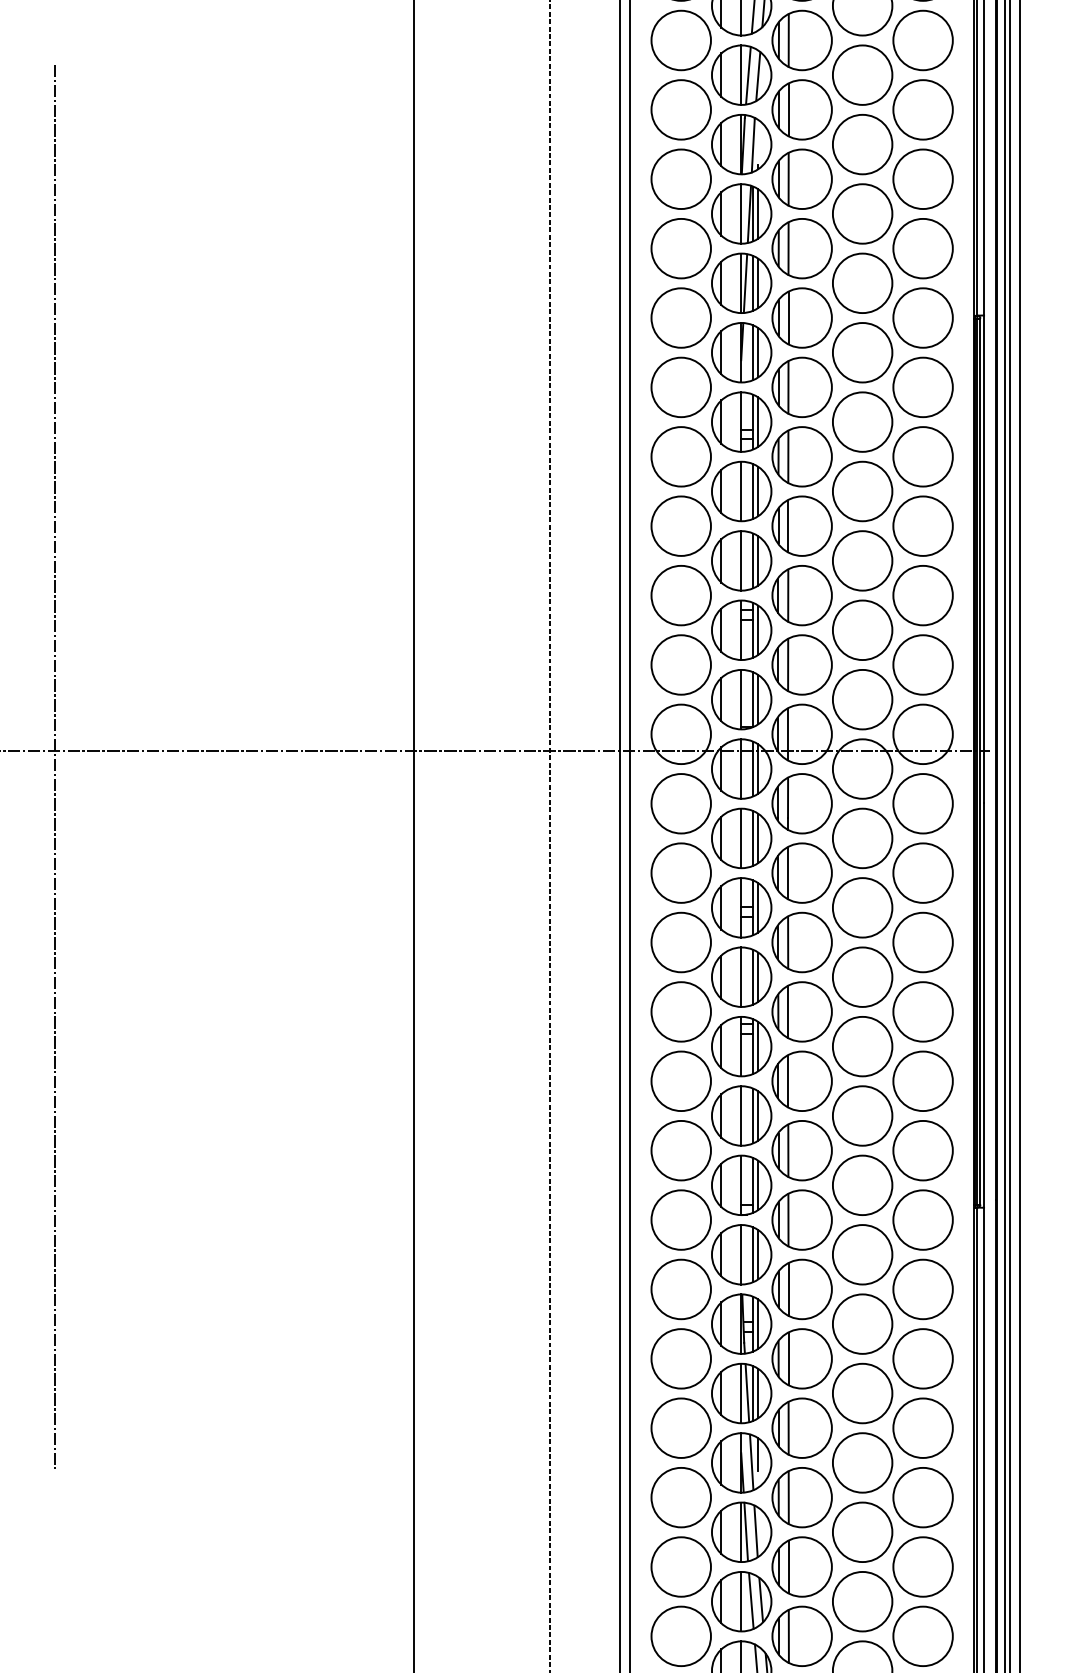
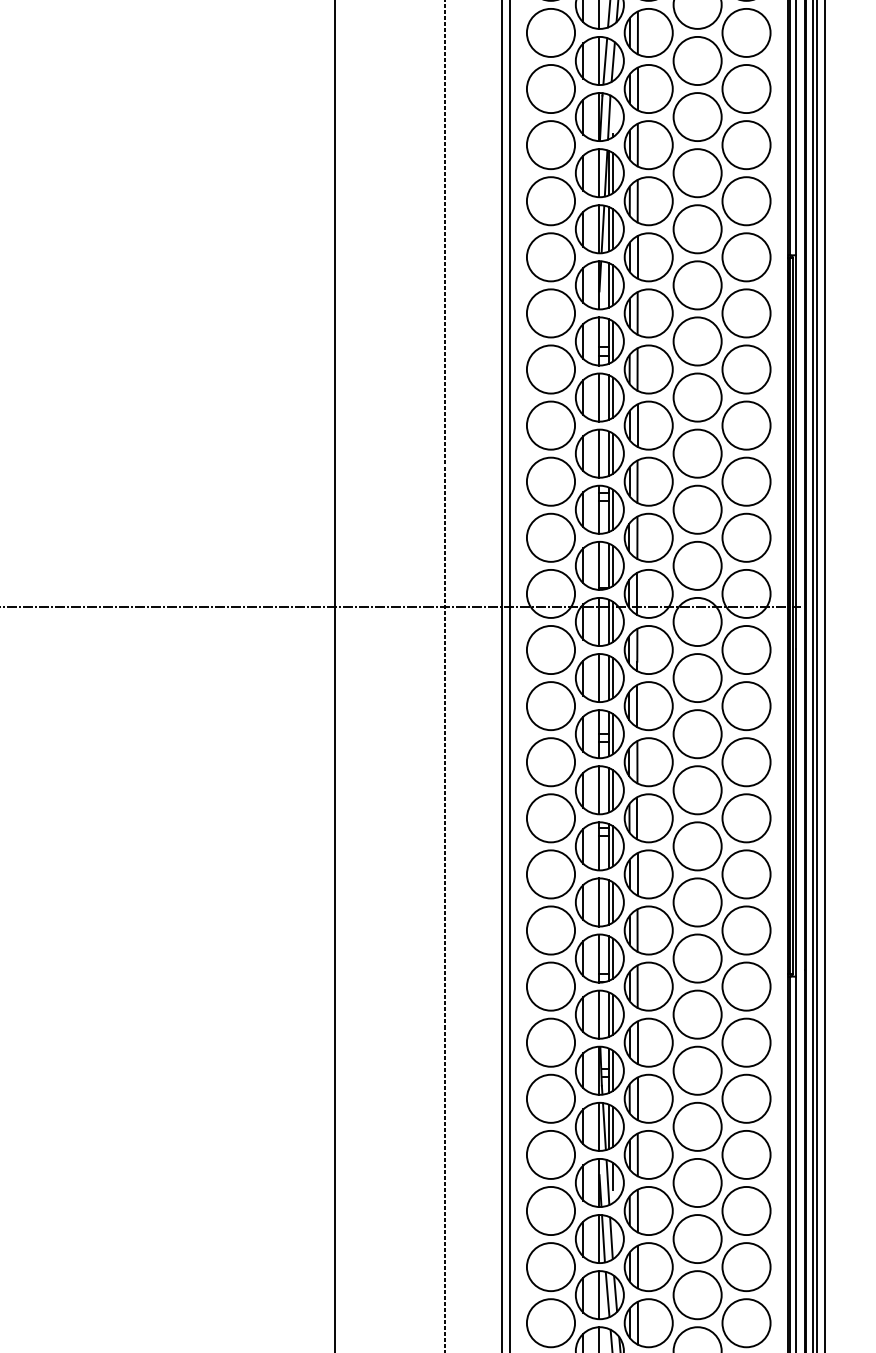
line: (54, 766) -> (44, 619), removed

